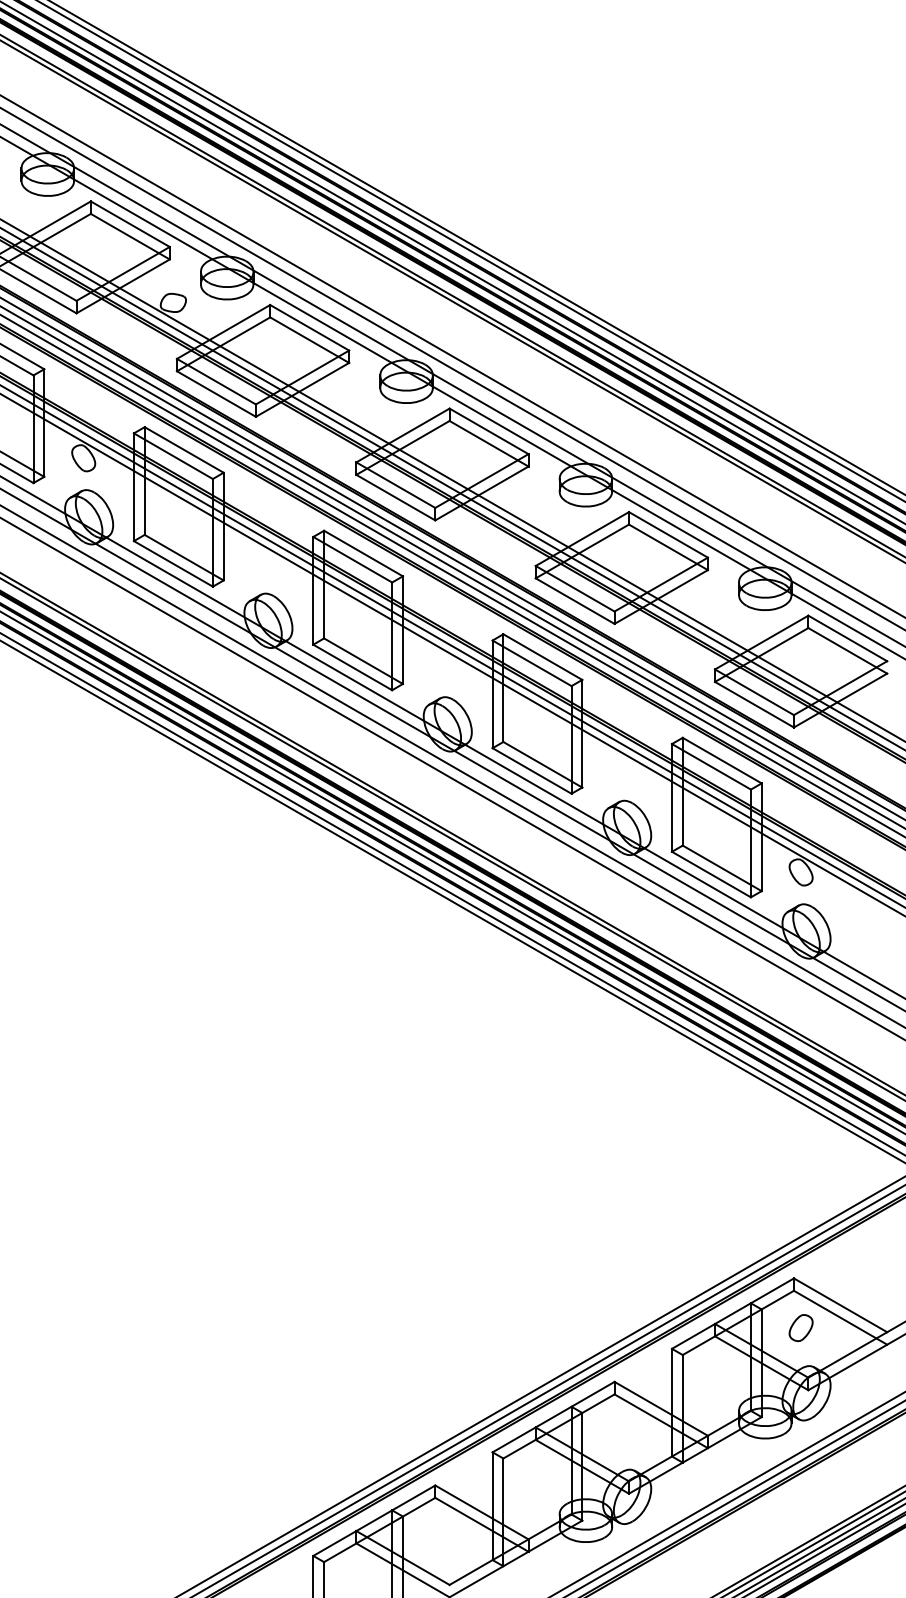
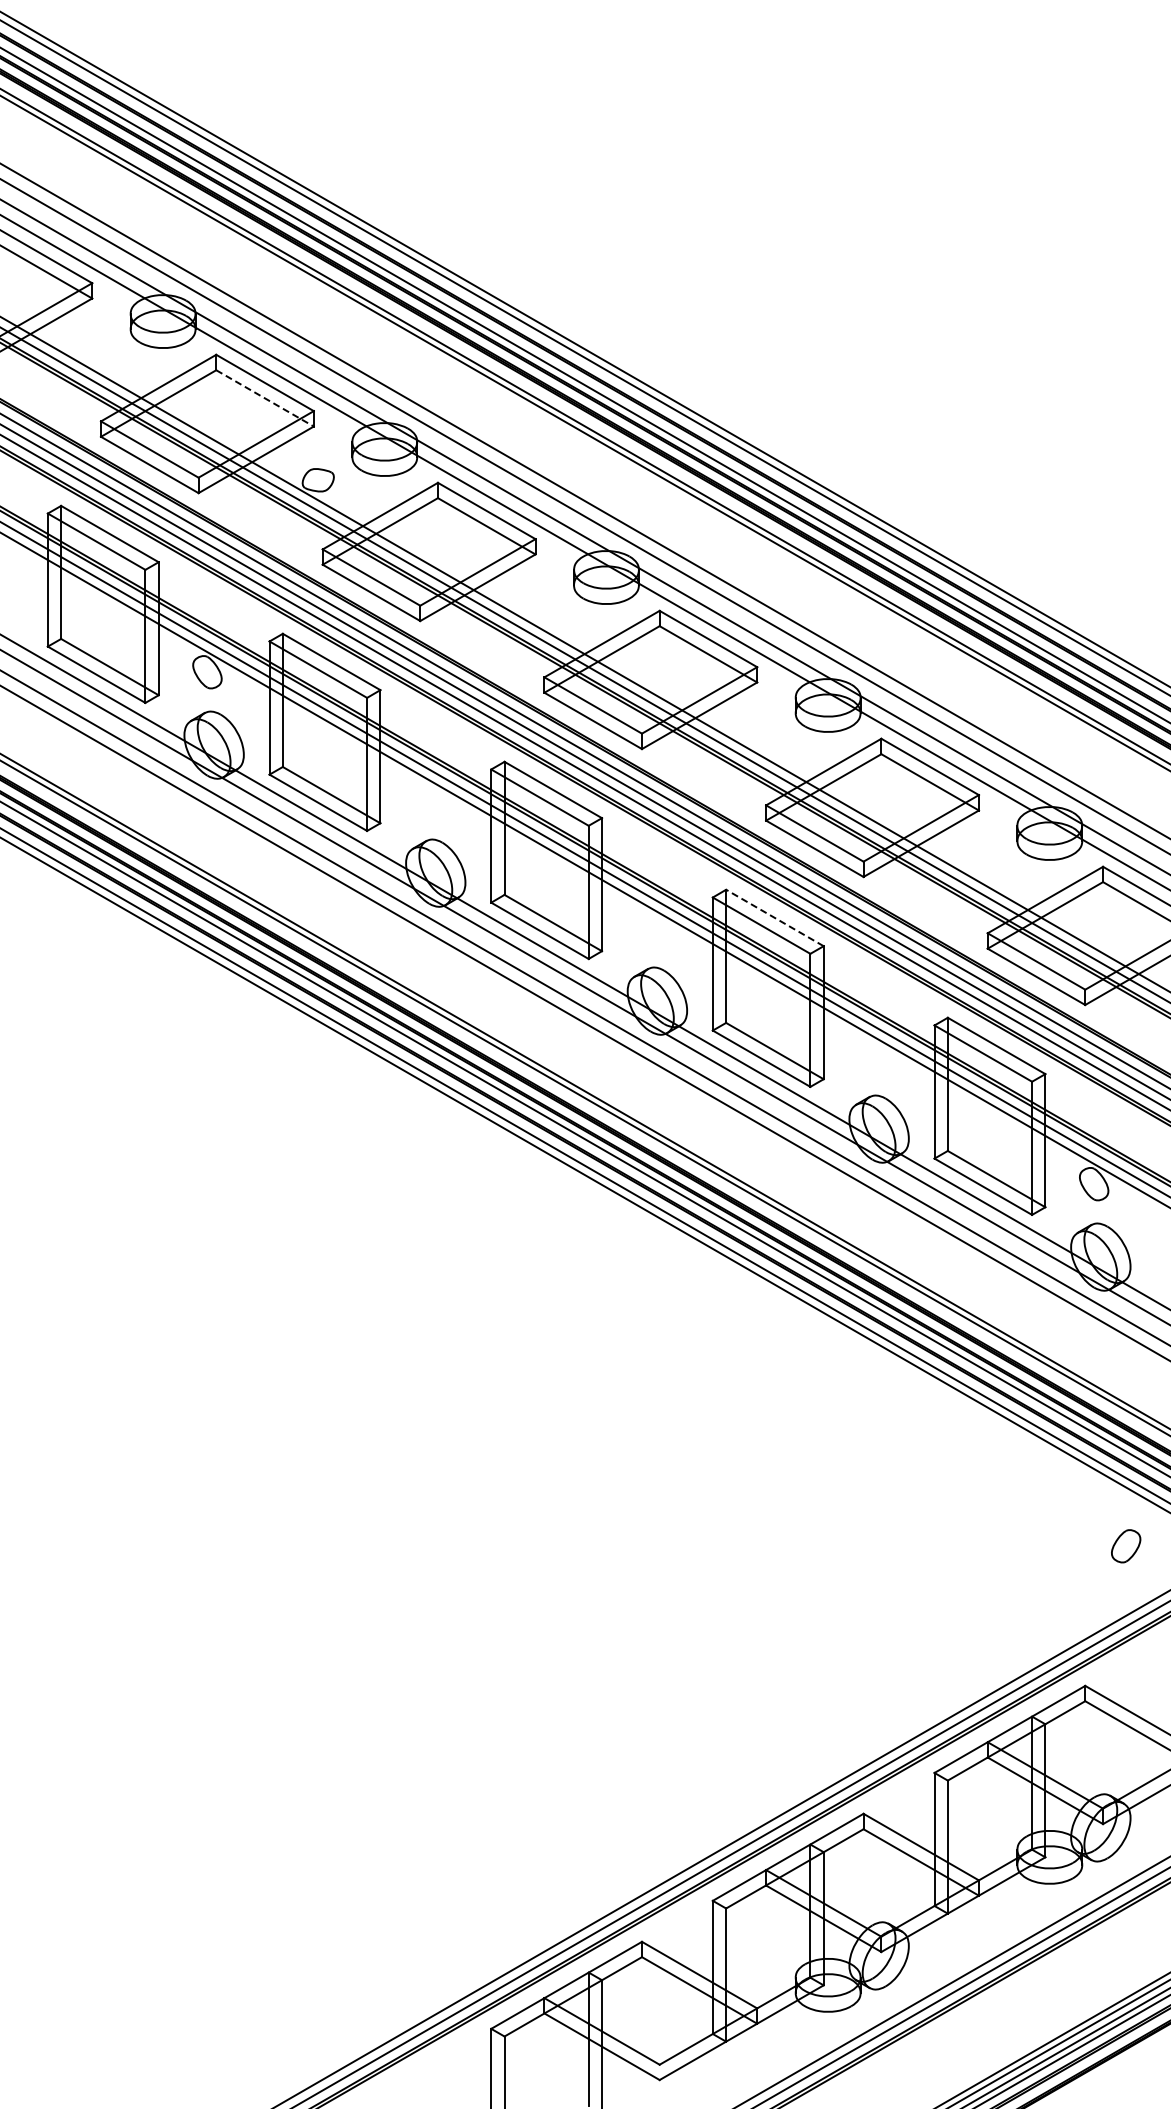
line: (130, 236) -> (265, 398), solid -> dashed
line: (542, 656) -> (774, 917), solid -> dashed
part: (801, 1328) -> (1126, 1546), moved

